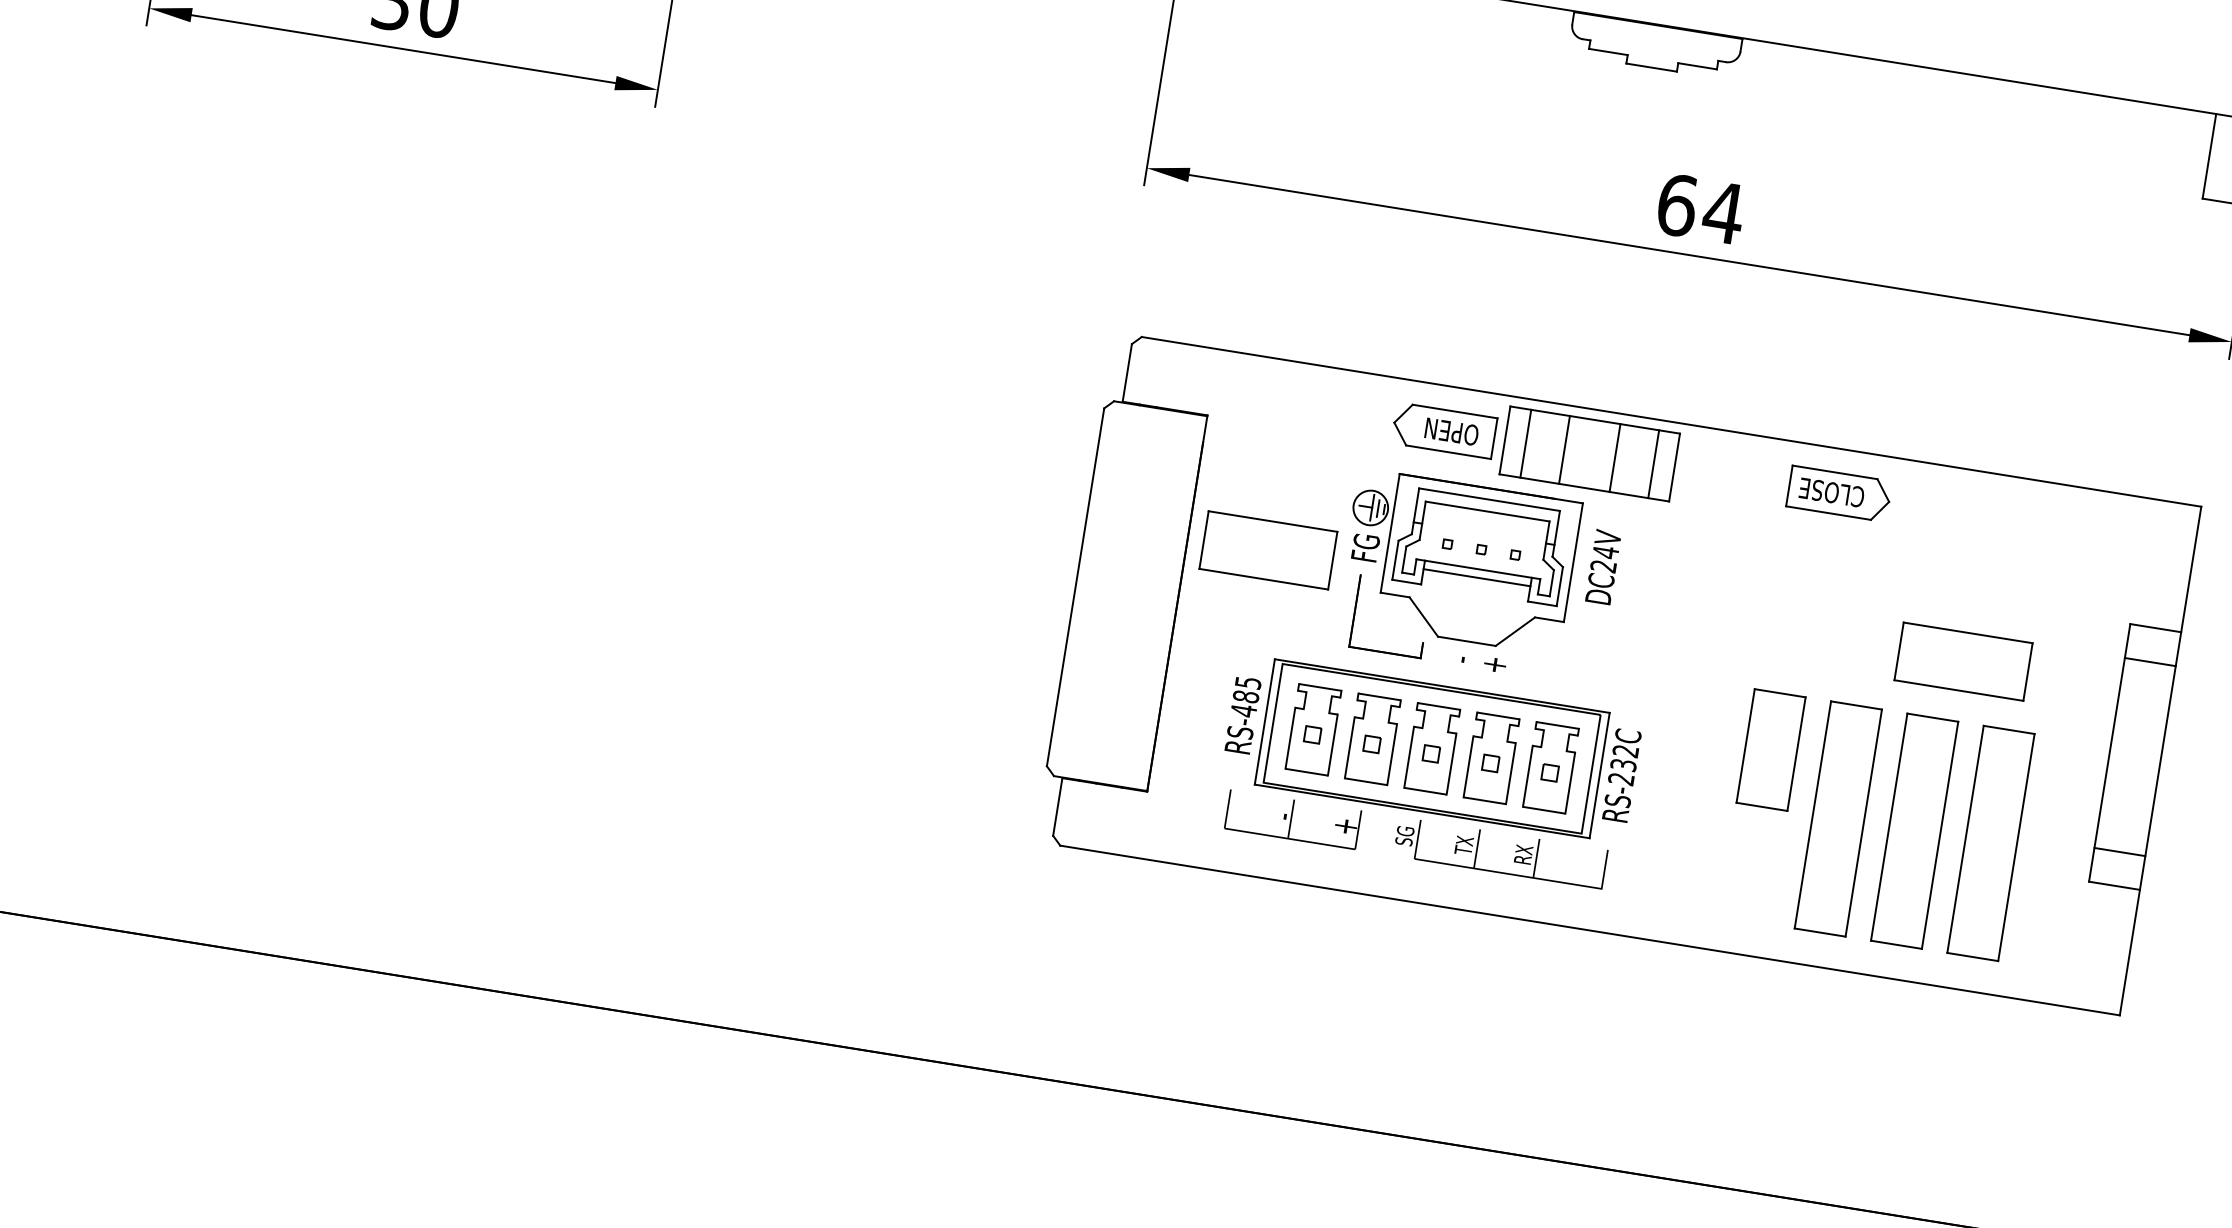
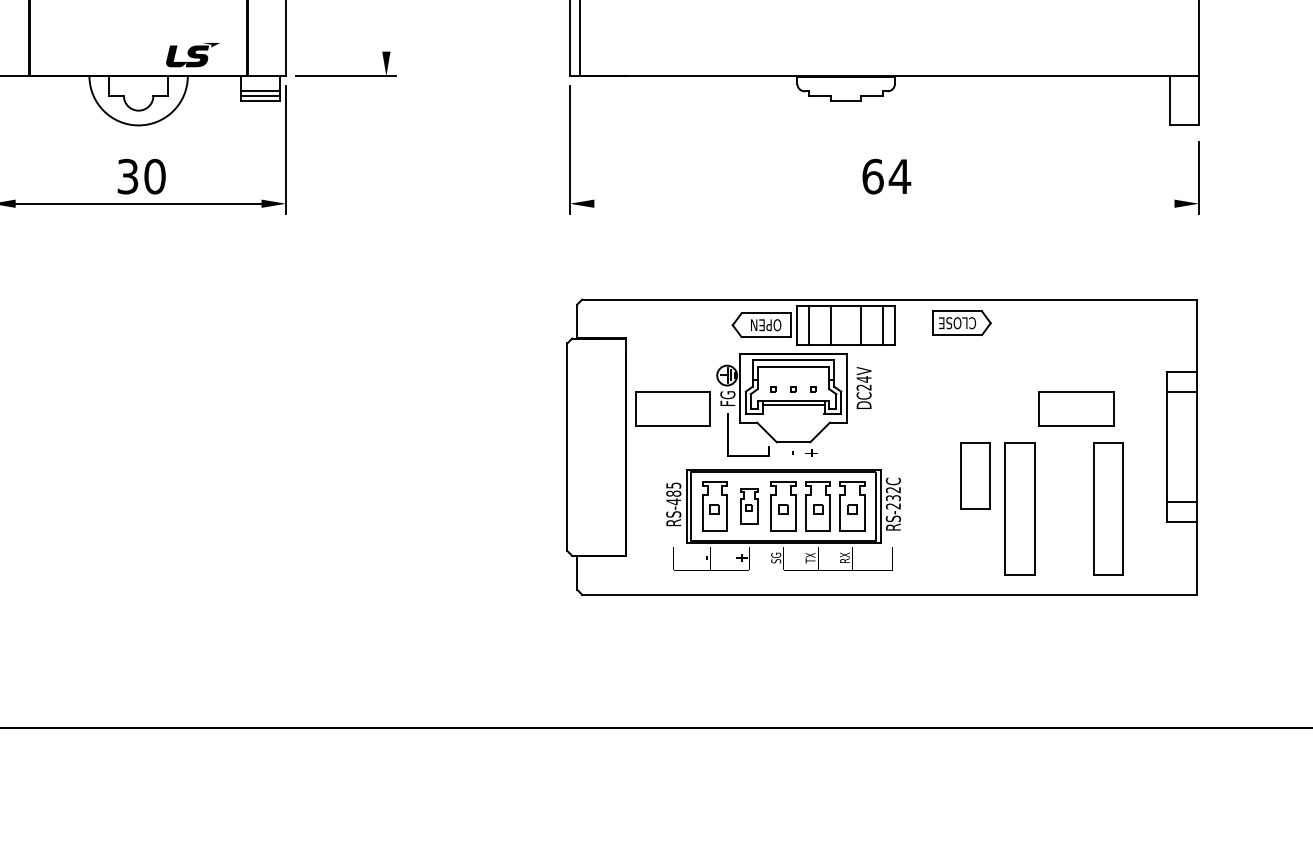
line: (1689, 254) -> (884, 203), removed
part: (1838, 494) -> (961, 323), moved
part: (1373, 739) -> (749, 506), size x0.7
part: (1913, 829) -> (1063, 508), removed

